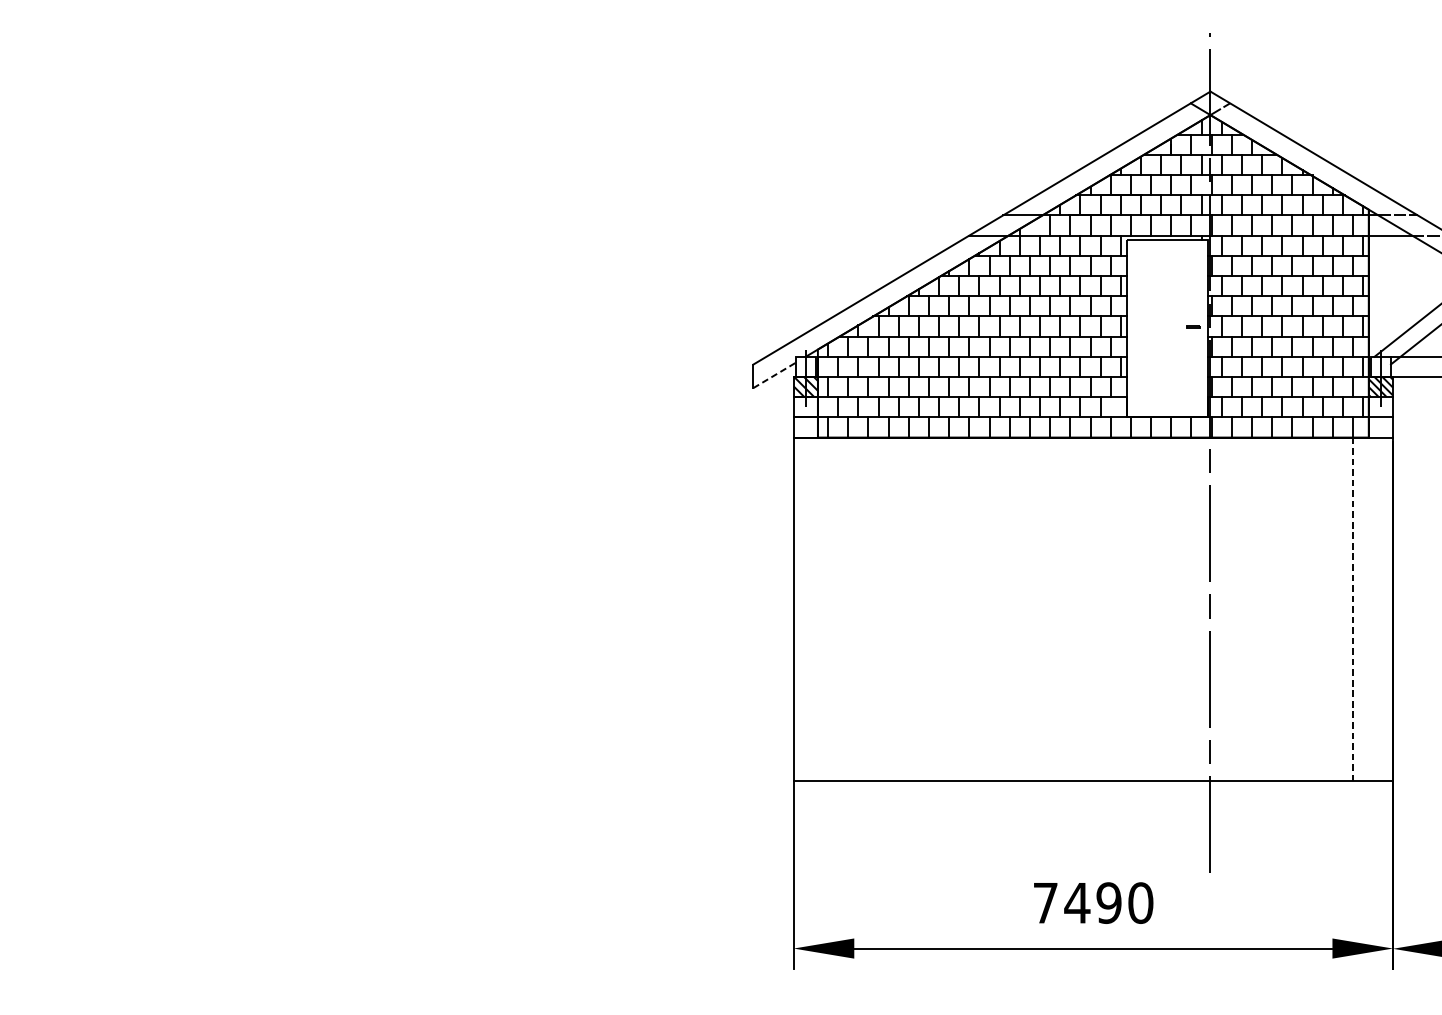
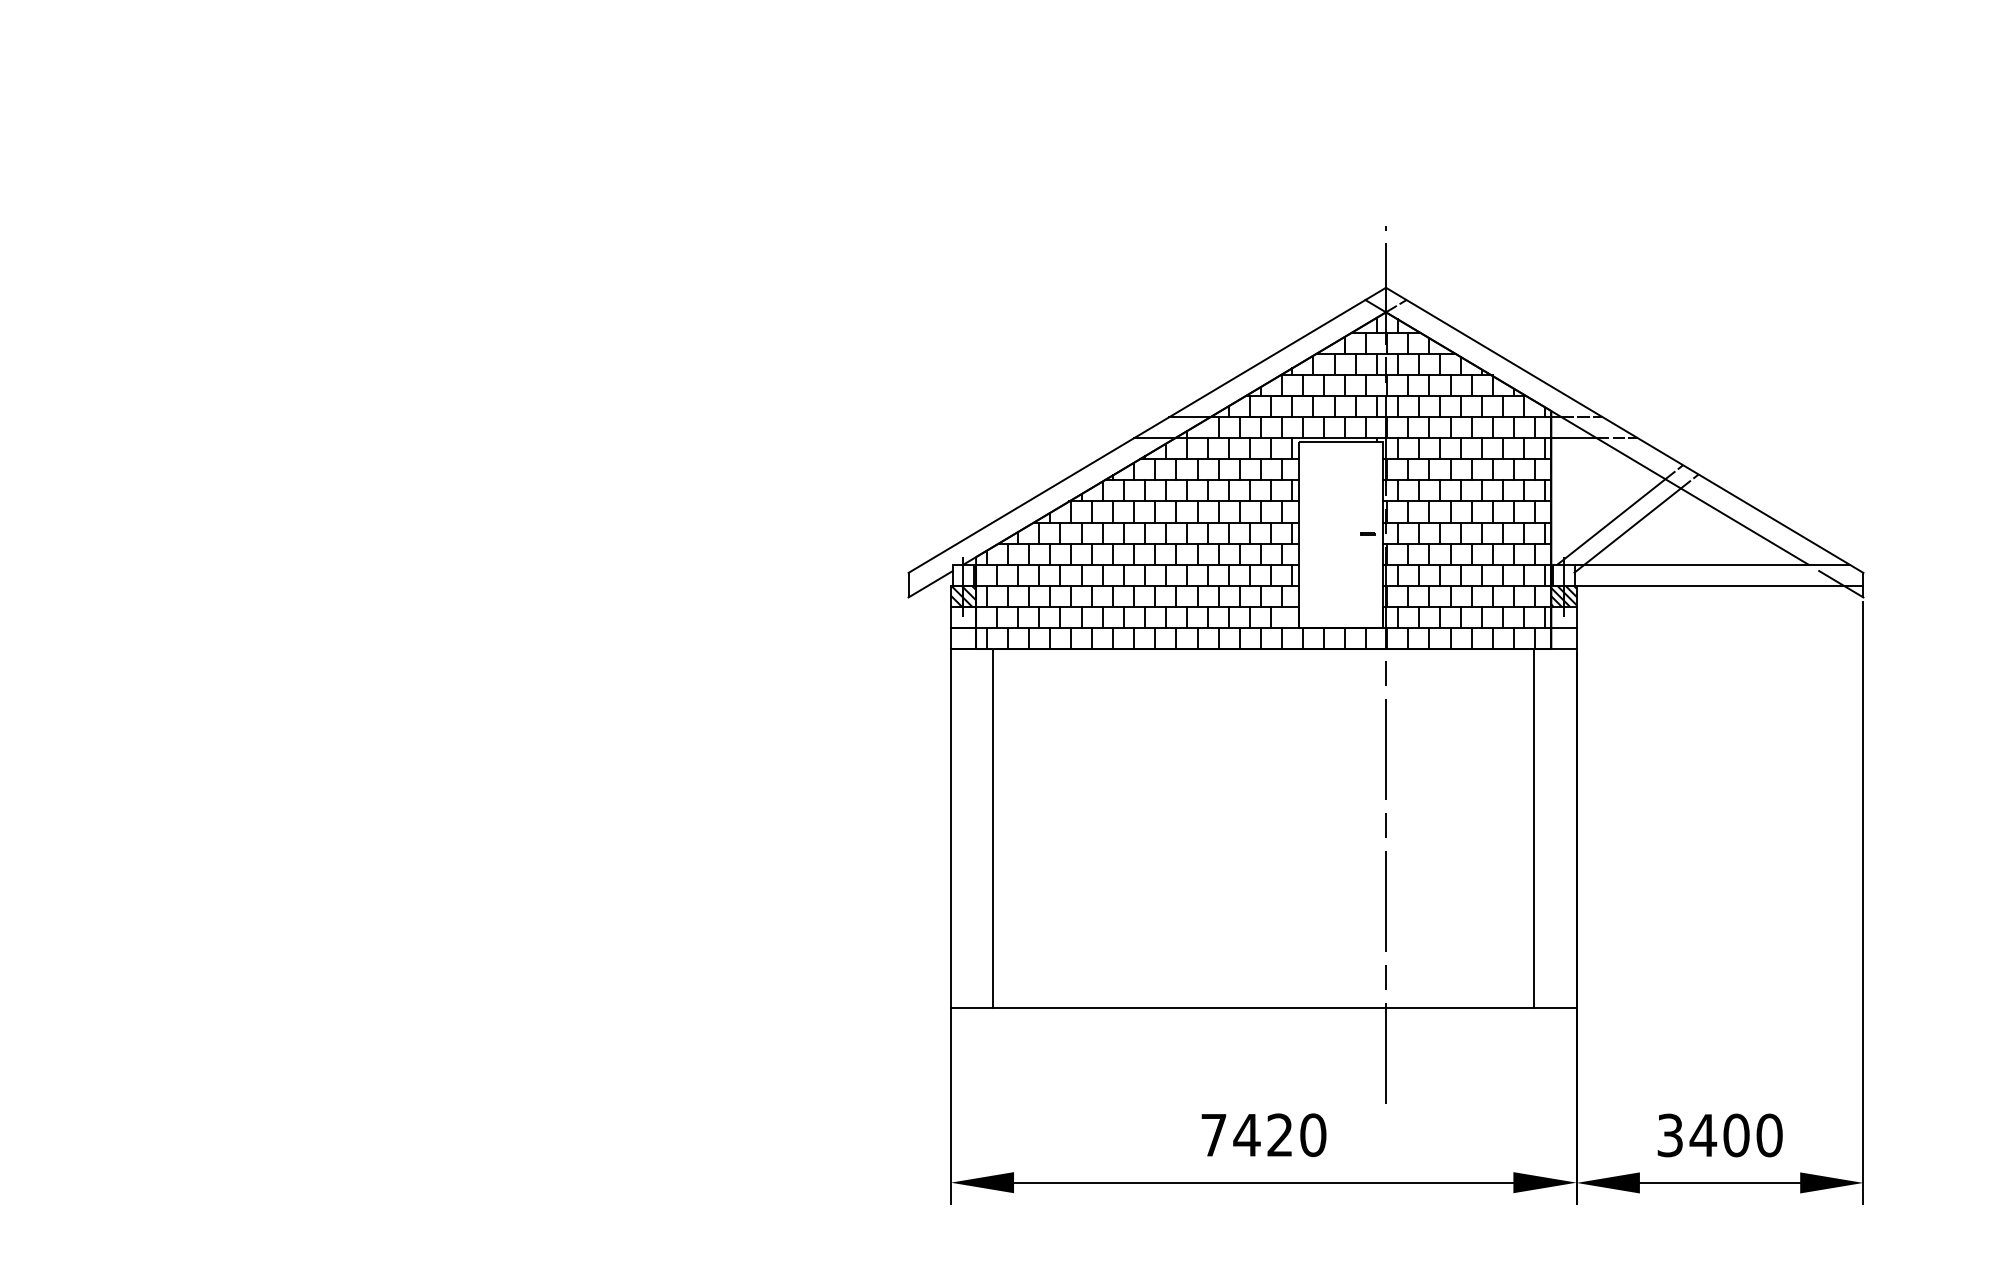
line: (774, 375) -> (930, 584), dashed -> solid
line: (833, 609) -> (992, 828), added
line: (1352, 609) -> (1534, 828), dashed -> solid
text: (1109, 903) -> (1280, 1135), 7490 -> 7420

